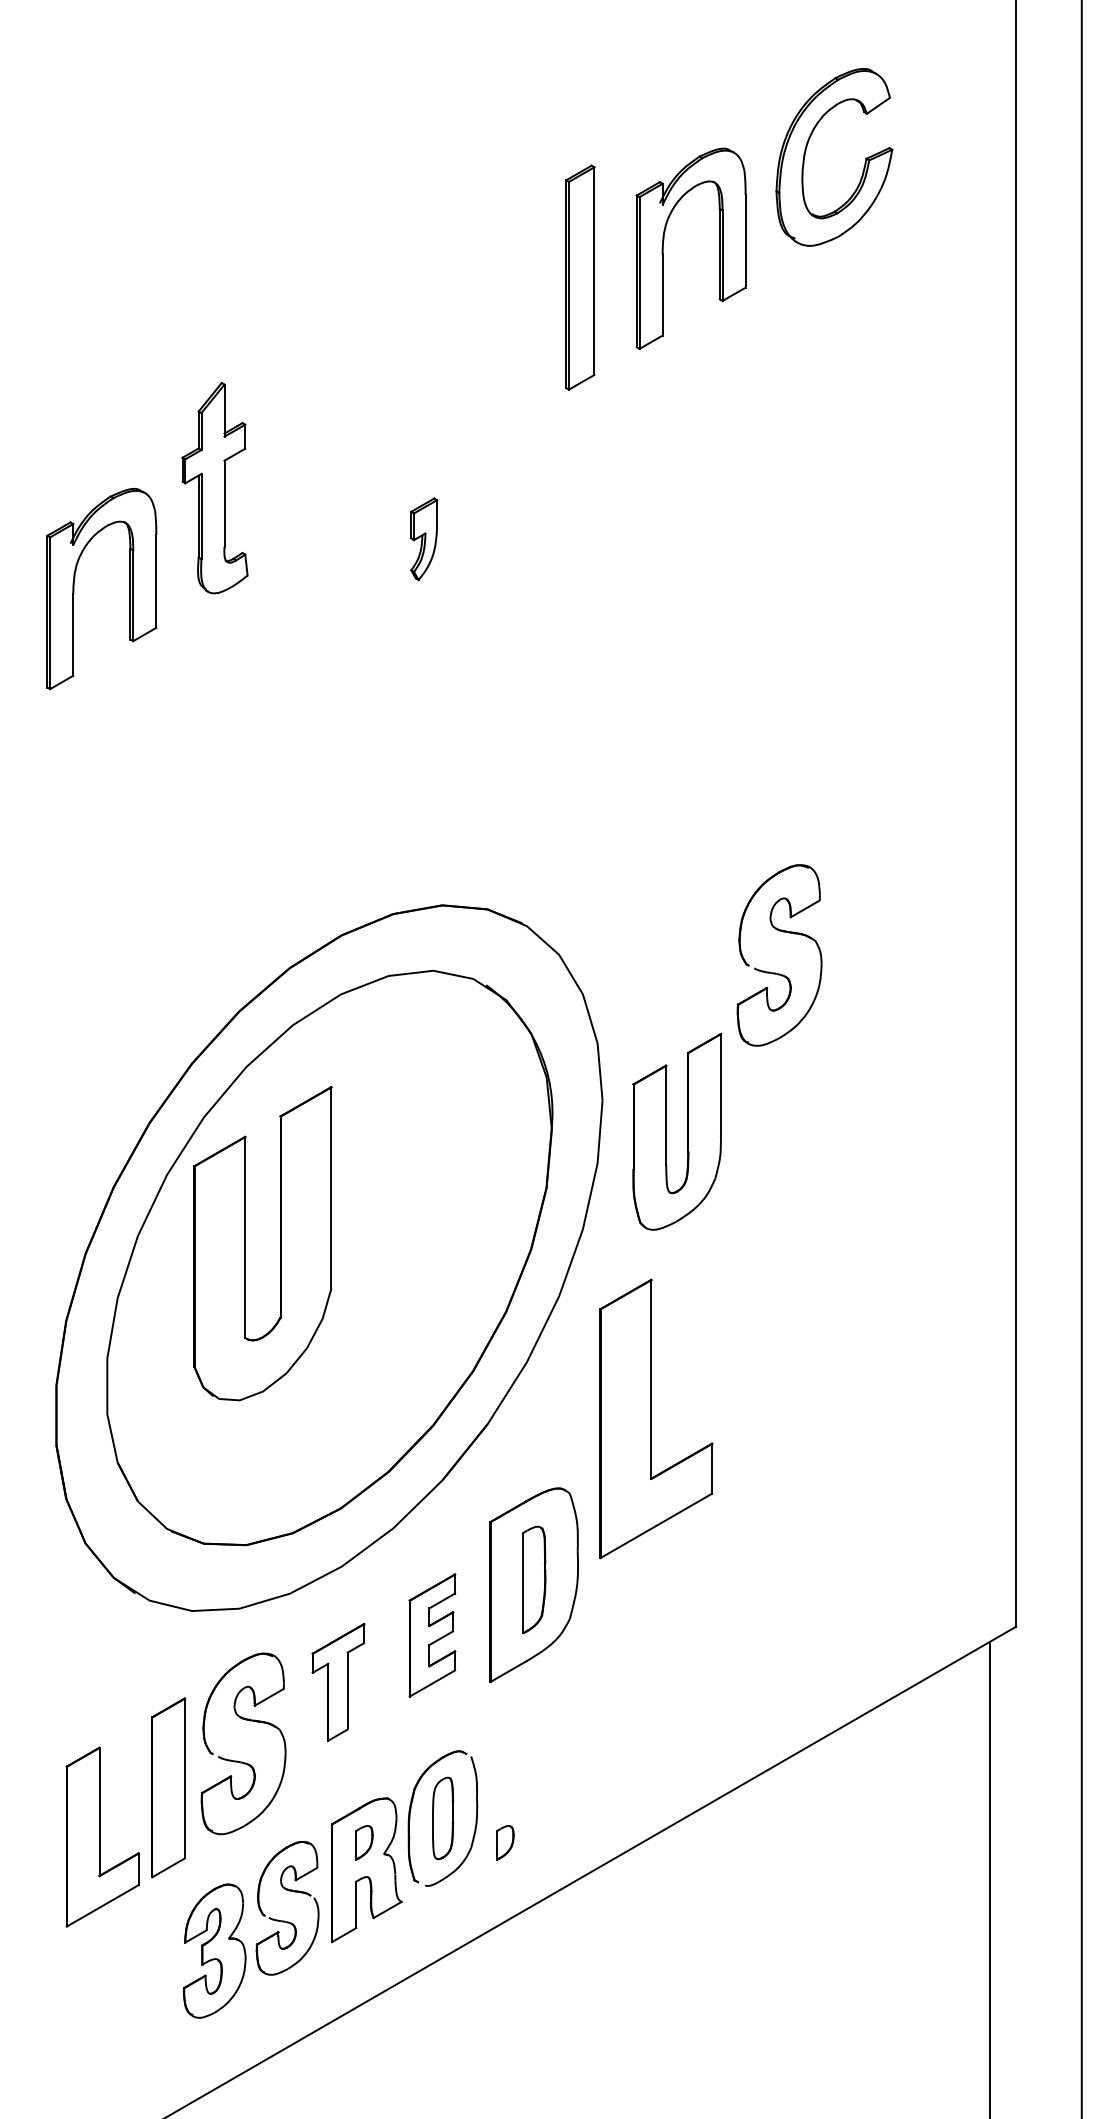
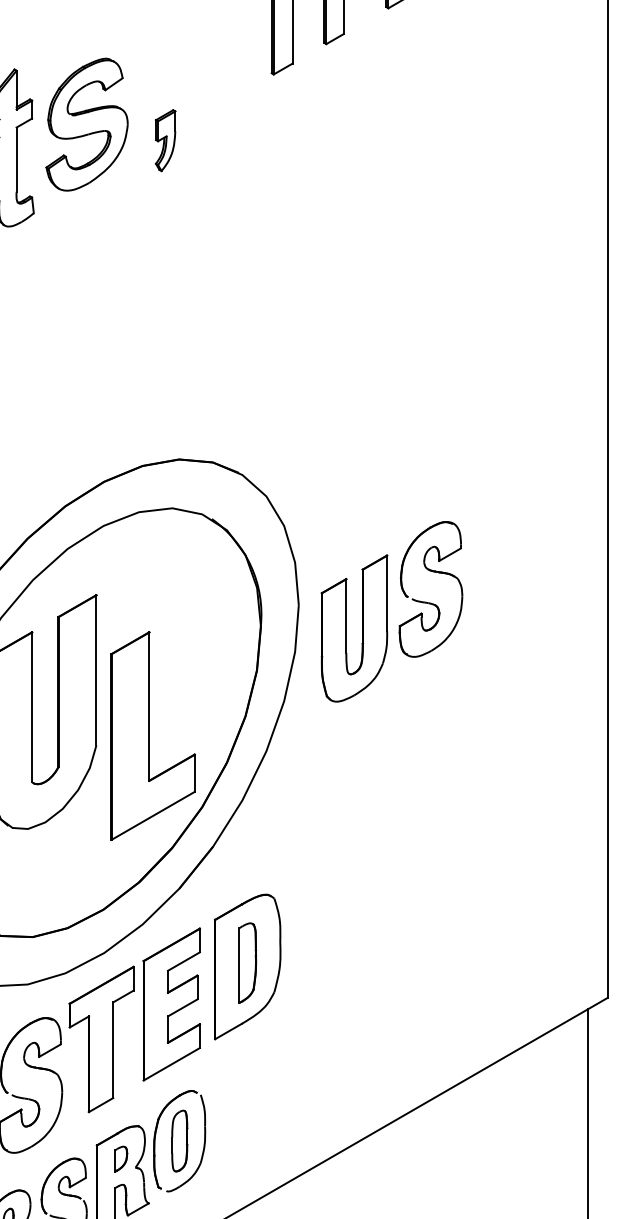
part: (318, 456) -> (86, 124), added
part: (424, 539) -> (165, 140), moved
part: (775, 972) -> (427, 602), moved
part: (656, 1418) -> (153, 735), moved
part: (432, 1635) -> (171, 1004), size x1.67
part: (338, 1682) -> (101, 1039), size x1.67
part: (505, 1842) -> (226, 1159), removed

